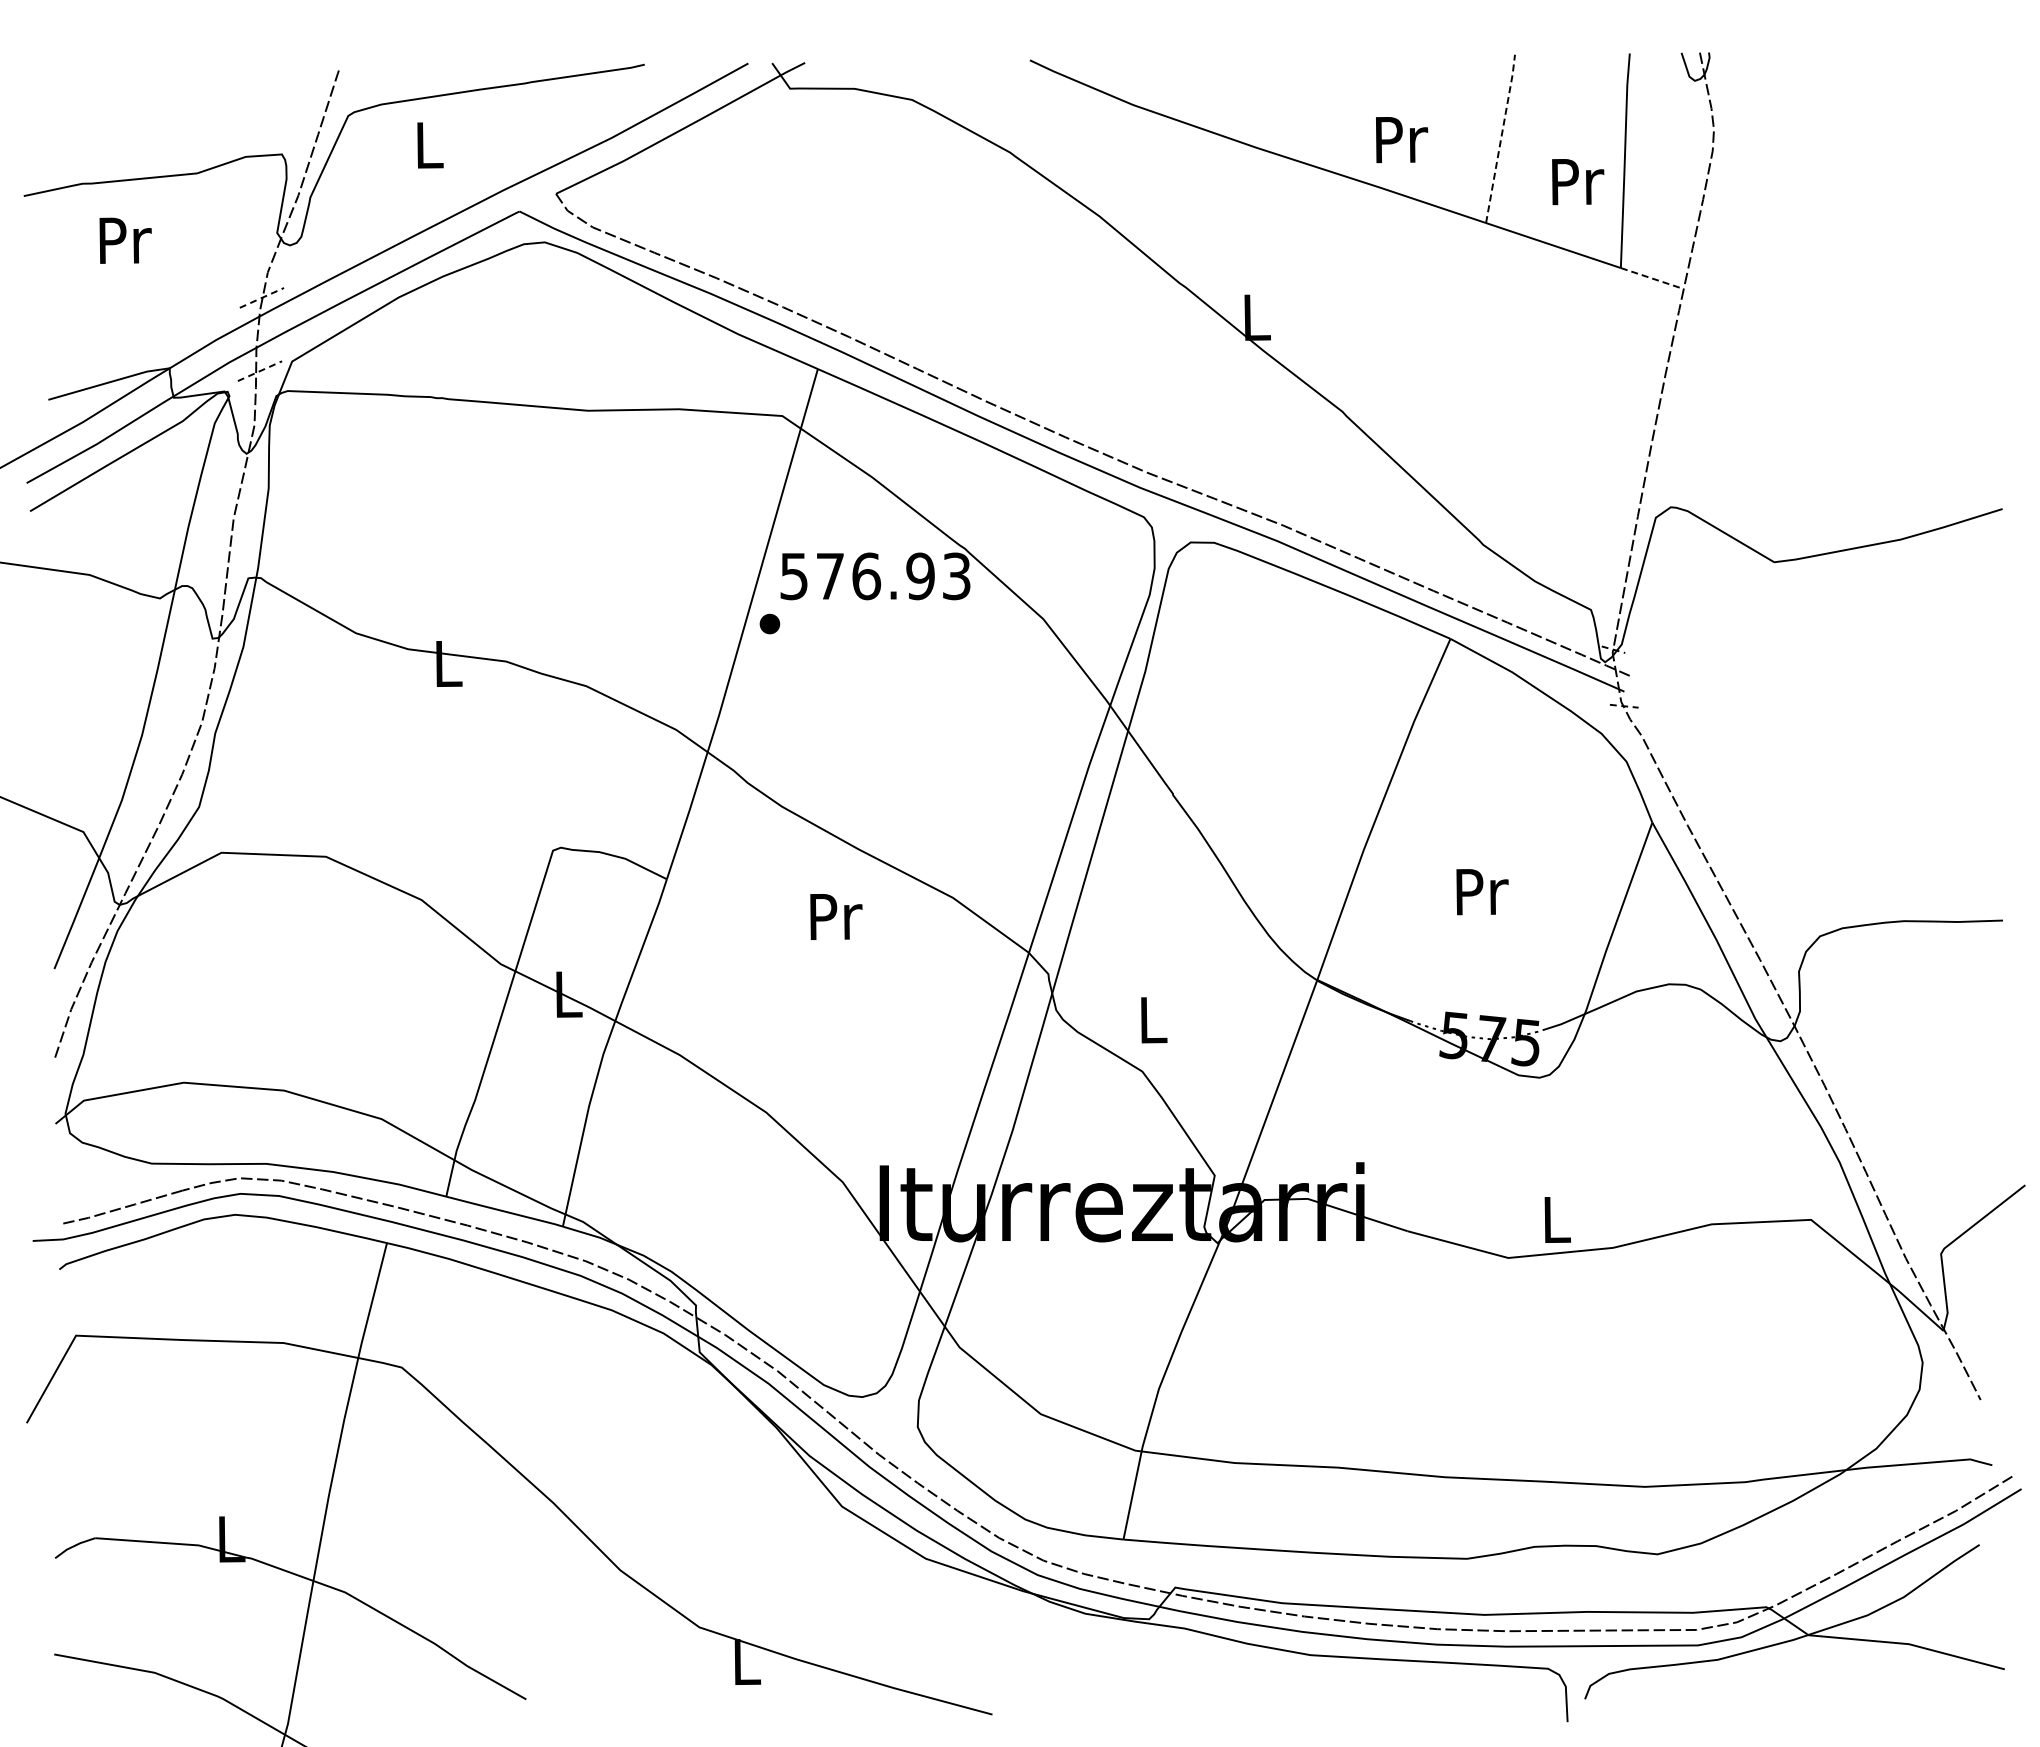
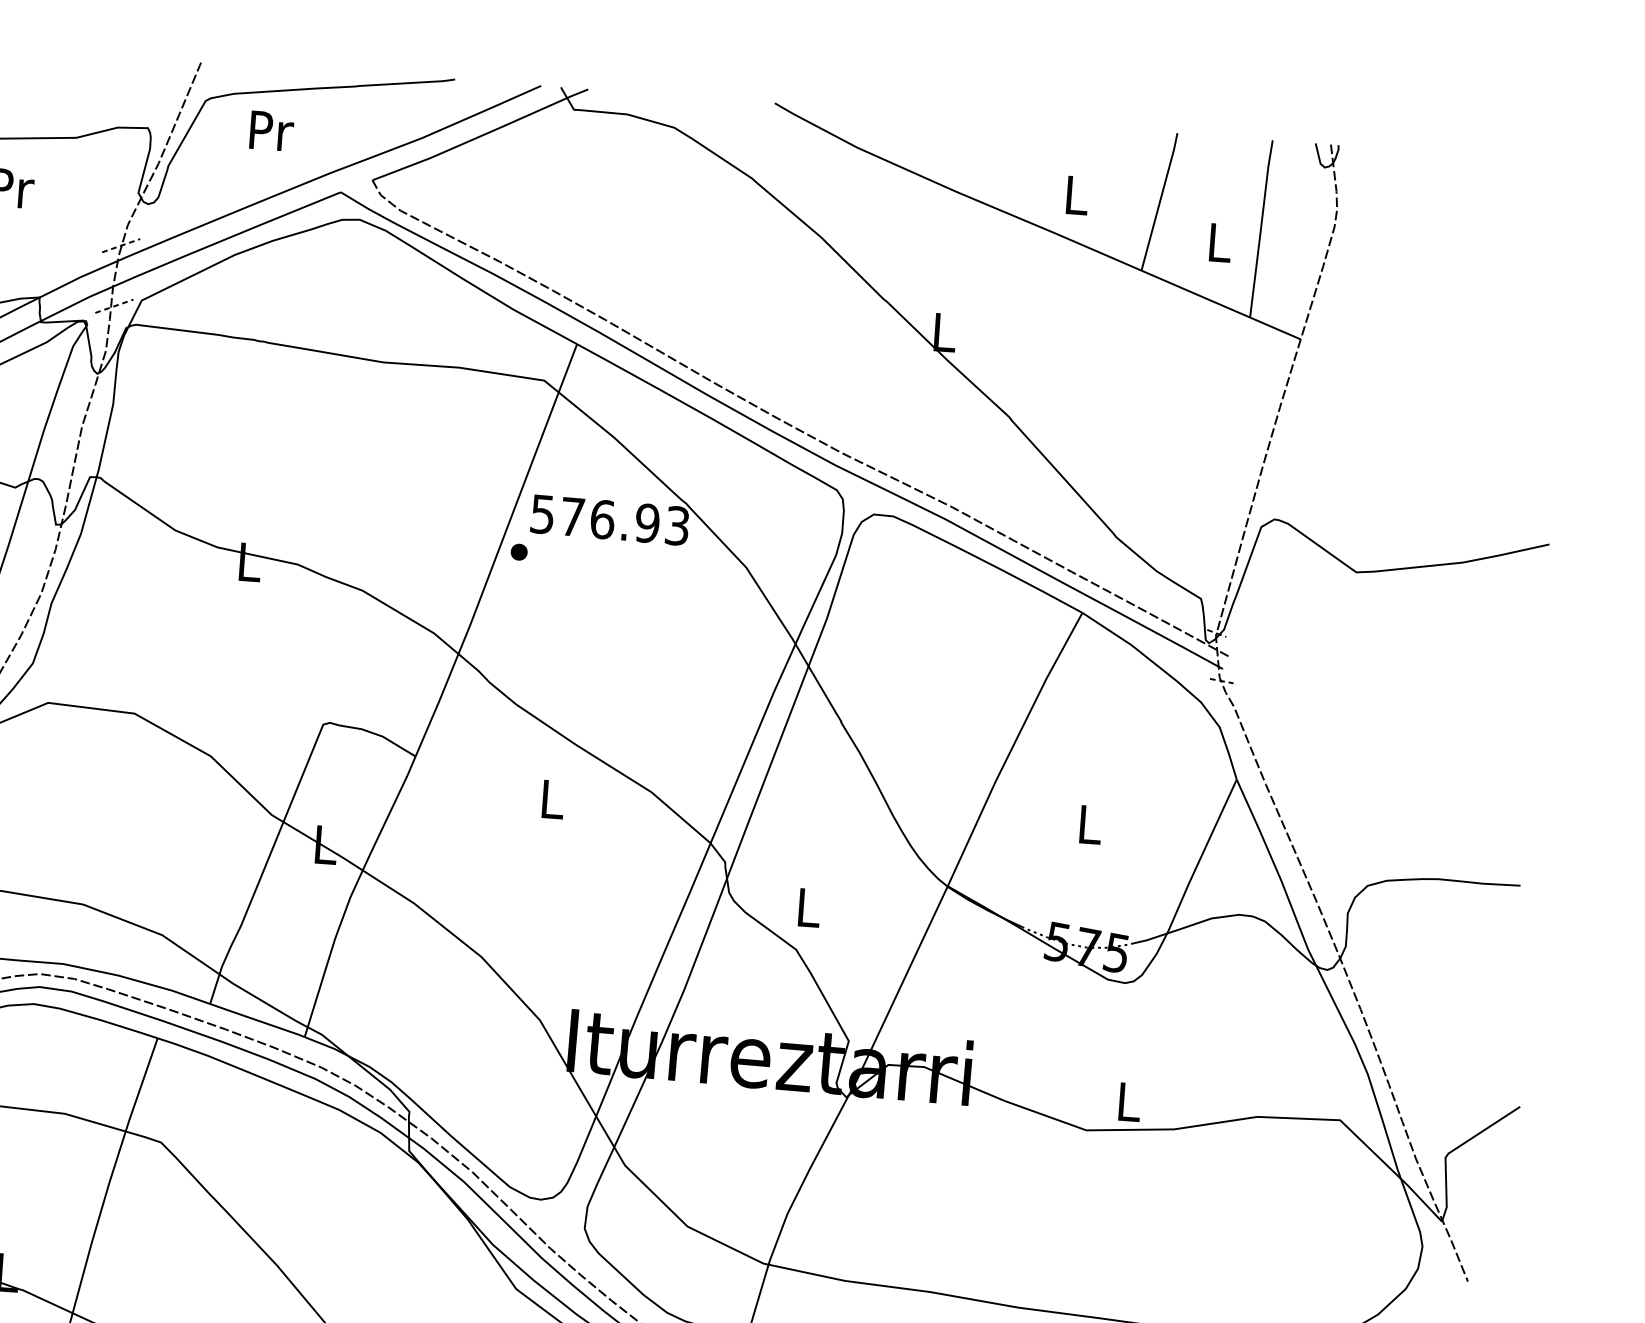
line: (1501, 139) -> (1160, 202), dashed -> solid
text: (1402, 140) -> (1078, 196), Pr -> L
text: (430, 145) -> (271, 131), L -> Pr
text: (1578, 182) -> (1221, 243), Pr -> L
line: (1652, 278) -> (1275, 328), dashed -> solid
text: (1482, 892) -> (1090, 825), Pr -> L
text: (836, 916) -> (553, 799), Pr -> L

